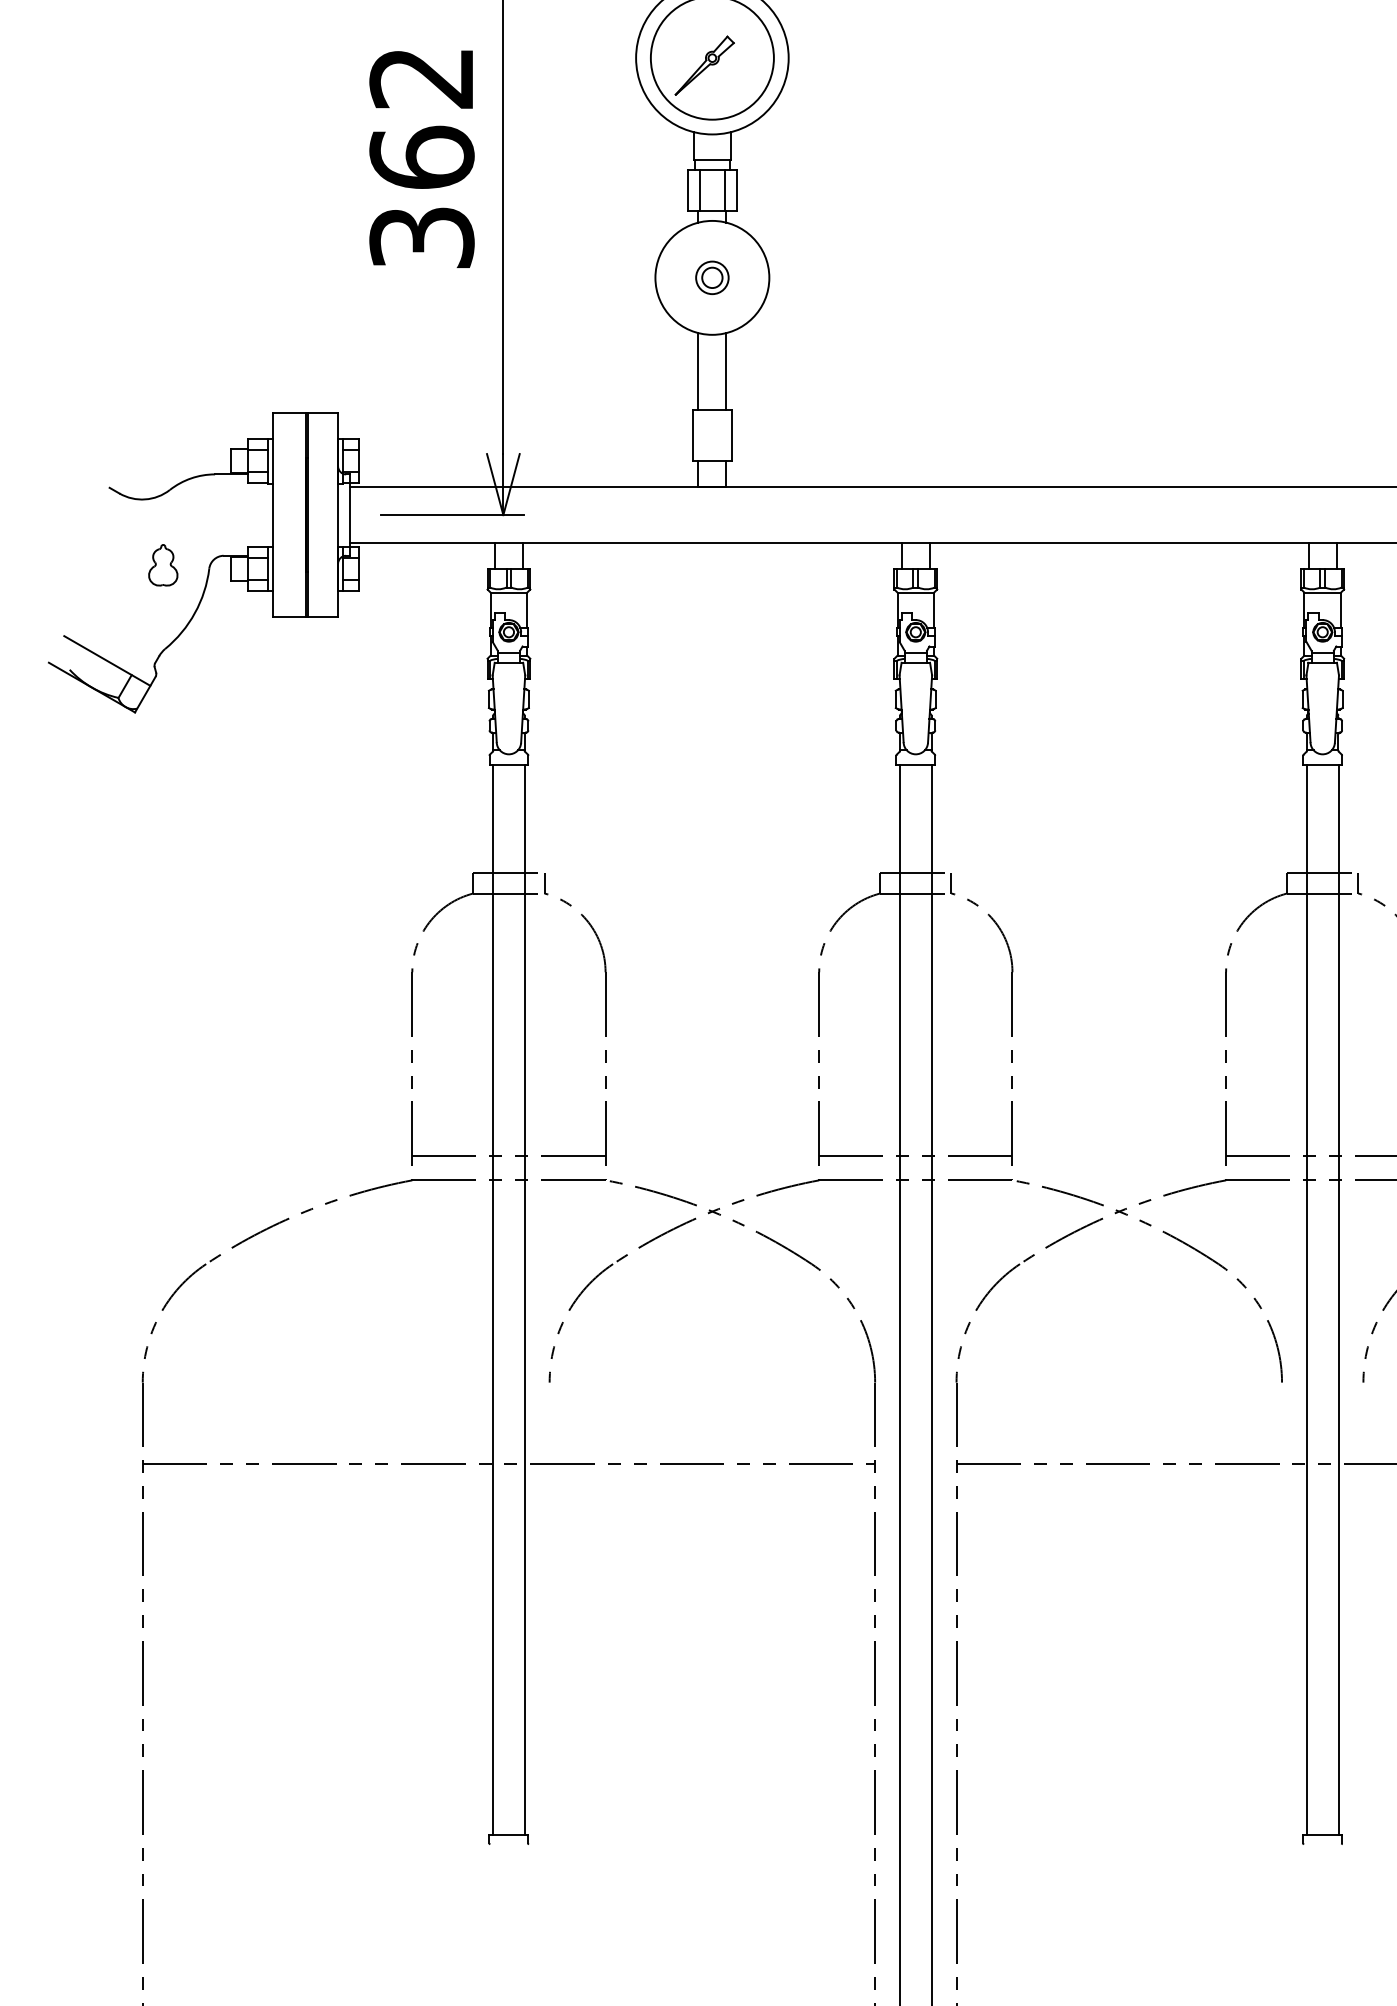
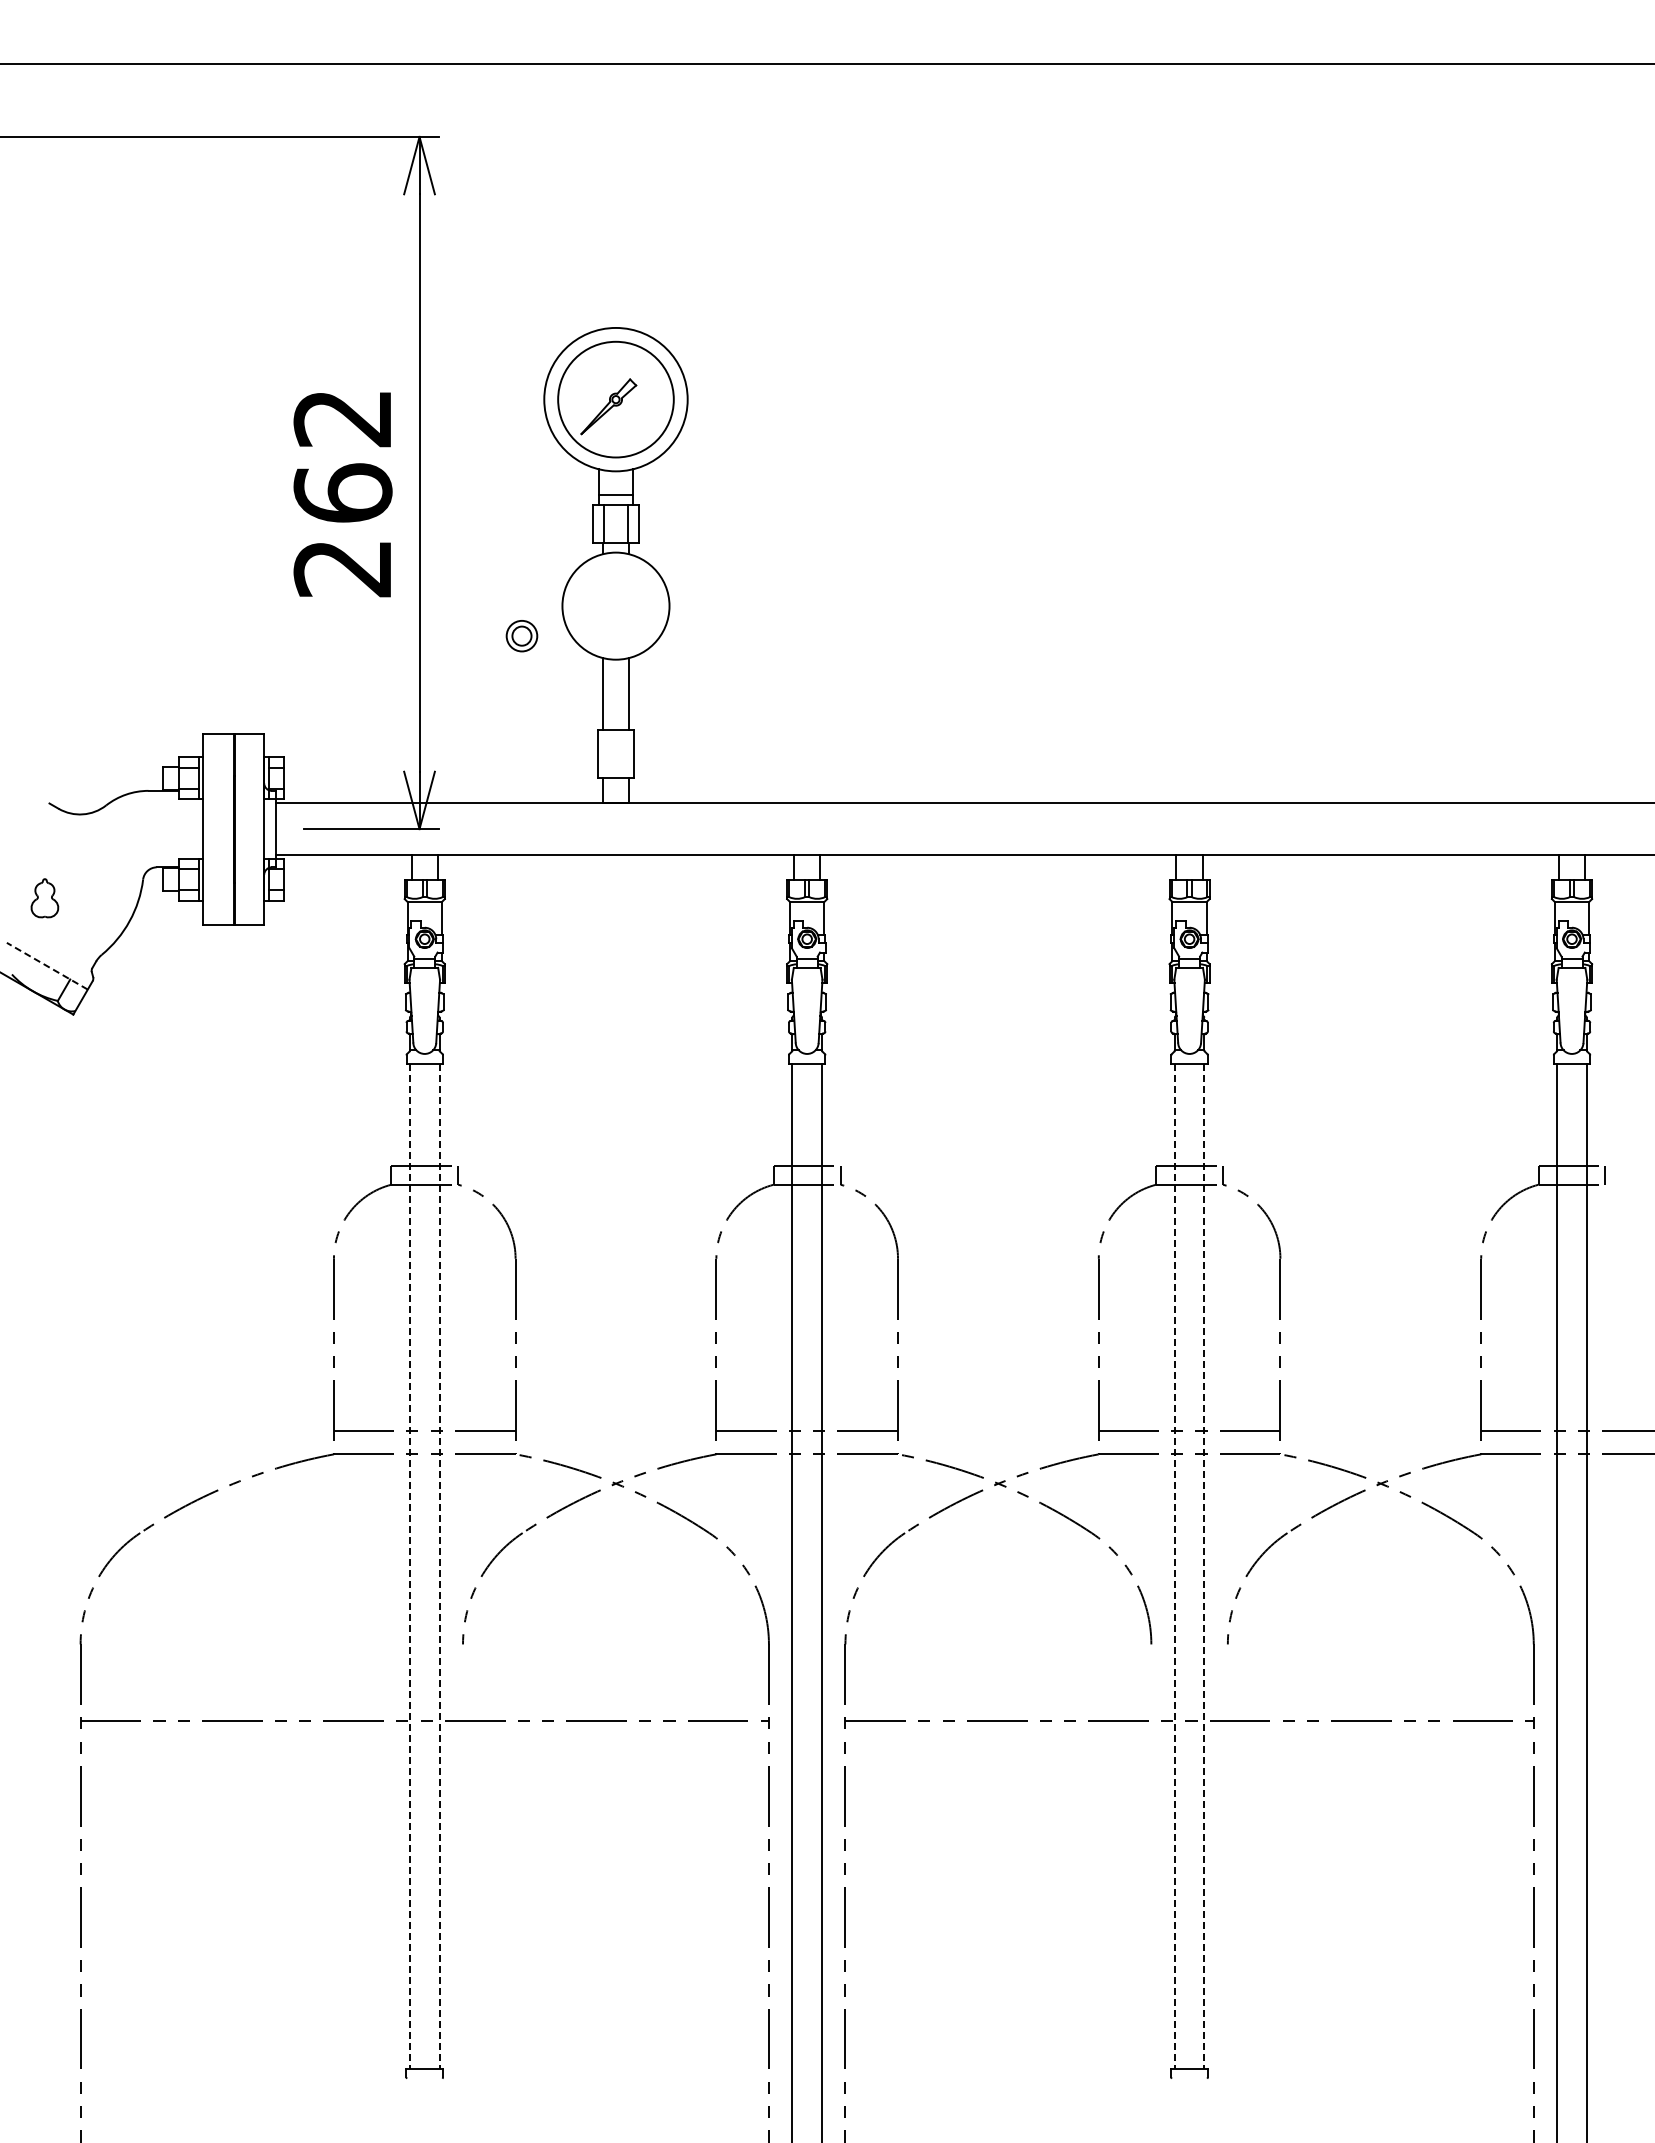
text: (421, 237) -> (342, 568), 362 -> 262
part: (711, 278) -> (521, 636), moved
part: (162, 565) -> (44, 898), moved
line: (107, 661) -> (47, 966), solid -> dashed
line: (492, 1299) -> (409, 1566), solid -> dashed
line: (524, 1299) -> (439, 1566), solid -> dashed
line: (1306, 1299) -> (1174, 1566), solid -> dashed
line: (1338, 1299) -> (1204, 1566), solid -> dashed

